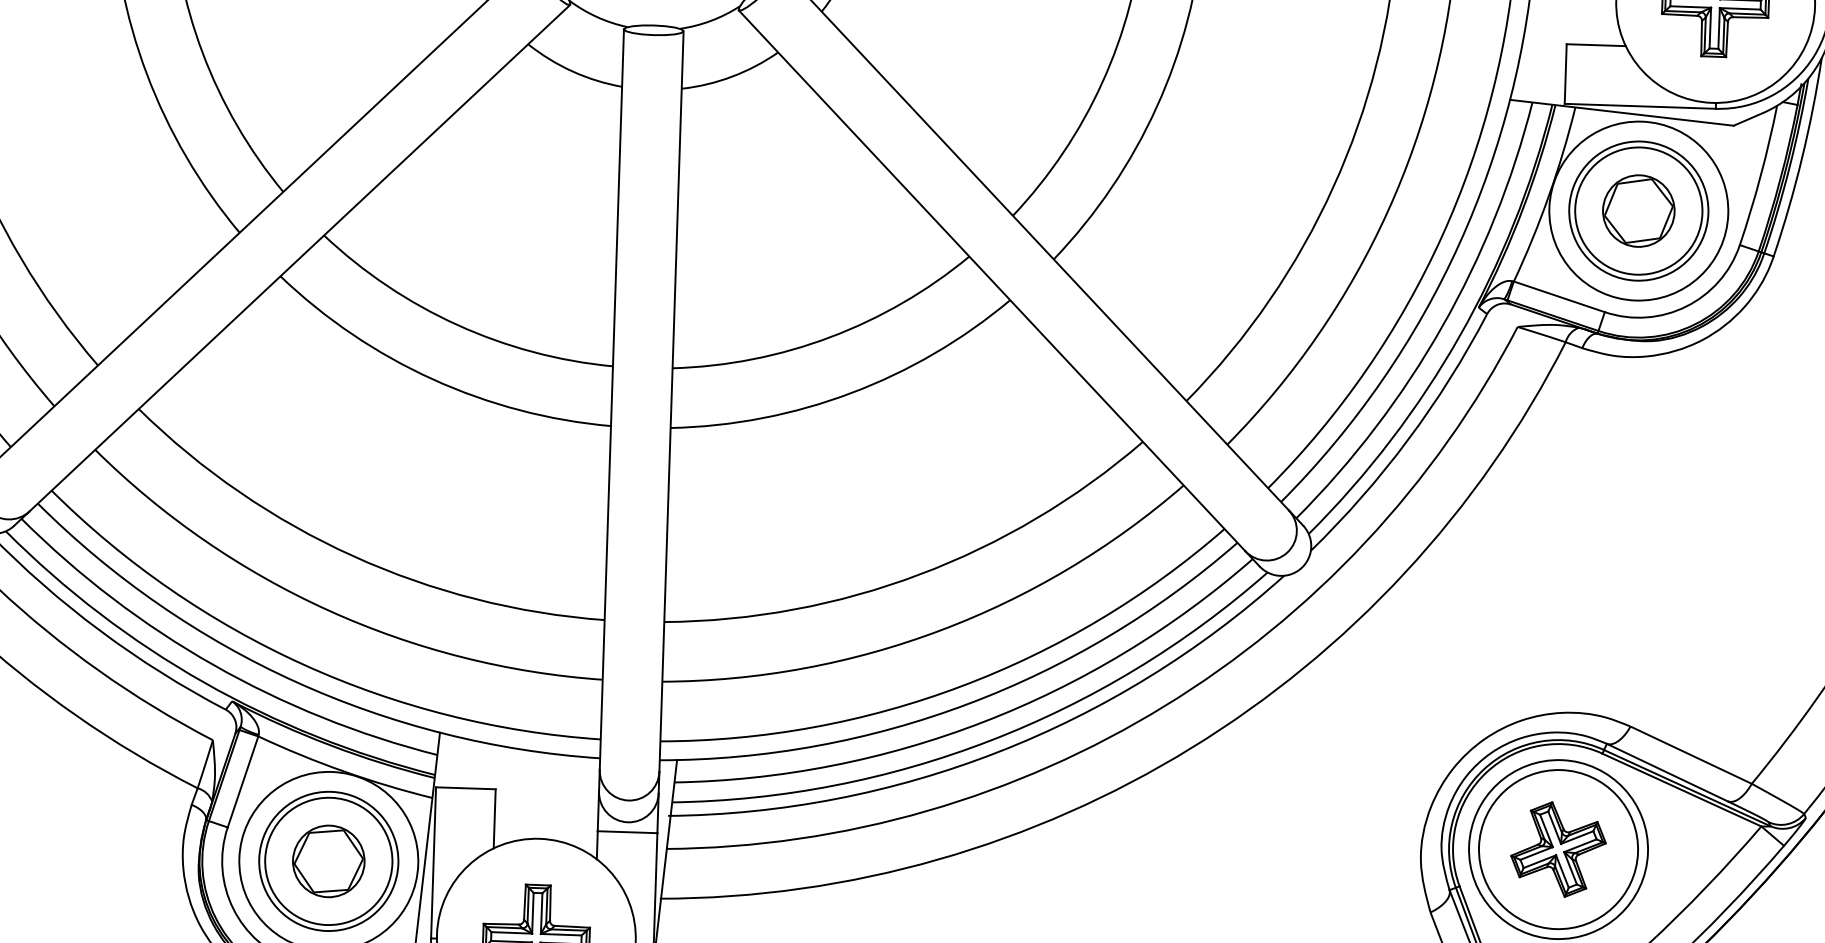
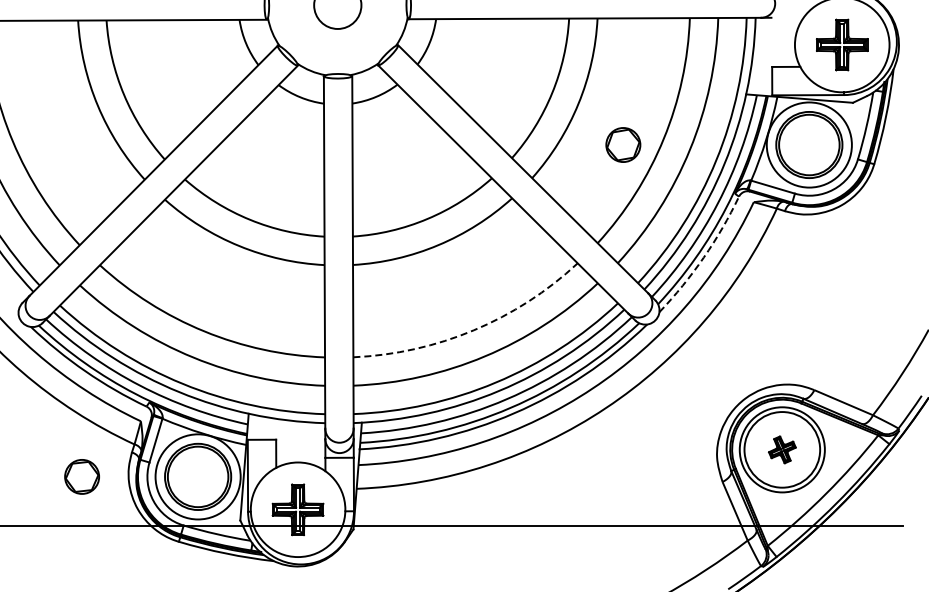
part: (1639, 209) -> (623, 144), moved
arc: (1407, 439) -> (703, 257), solid -> dashed
arc: (918, 574) -> (473, 330), solid -> dashed
part: (1558, 848) -> (782, 449), size x0.6
part: (327, 860) -> (81, 476), moved

